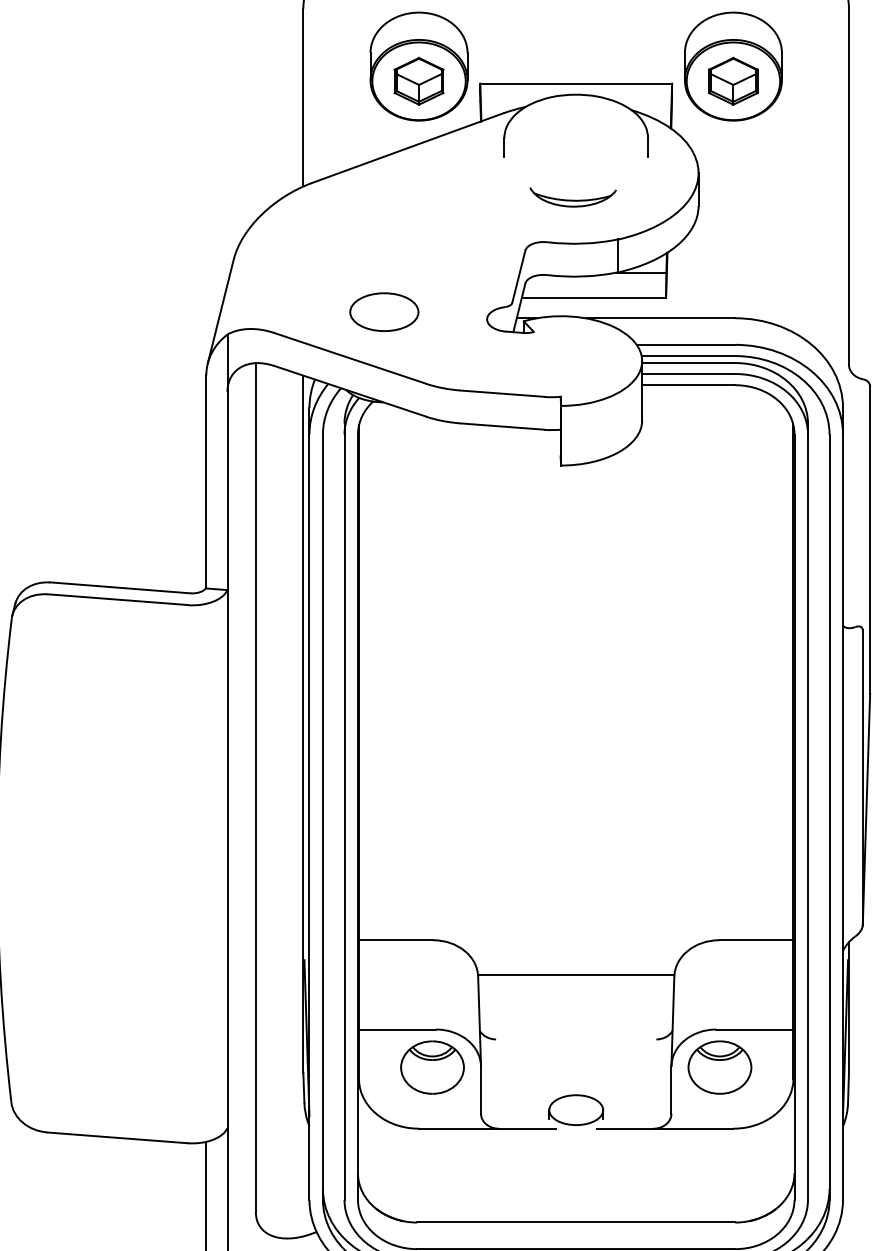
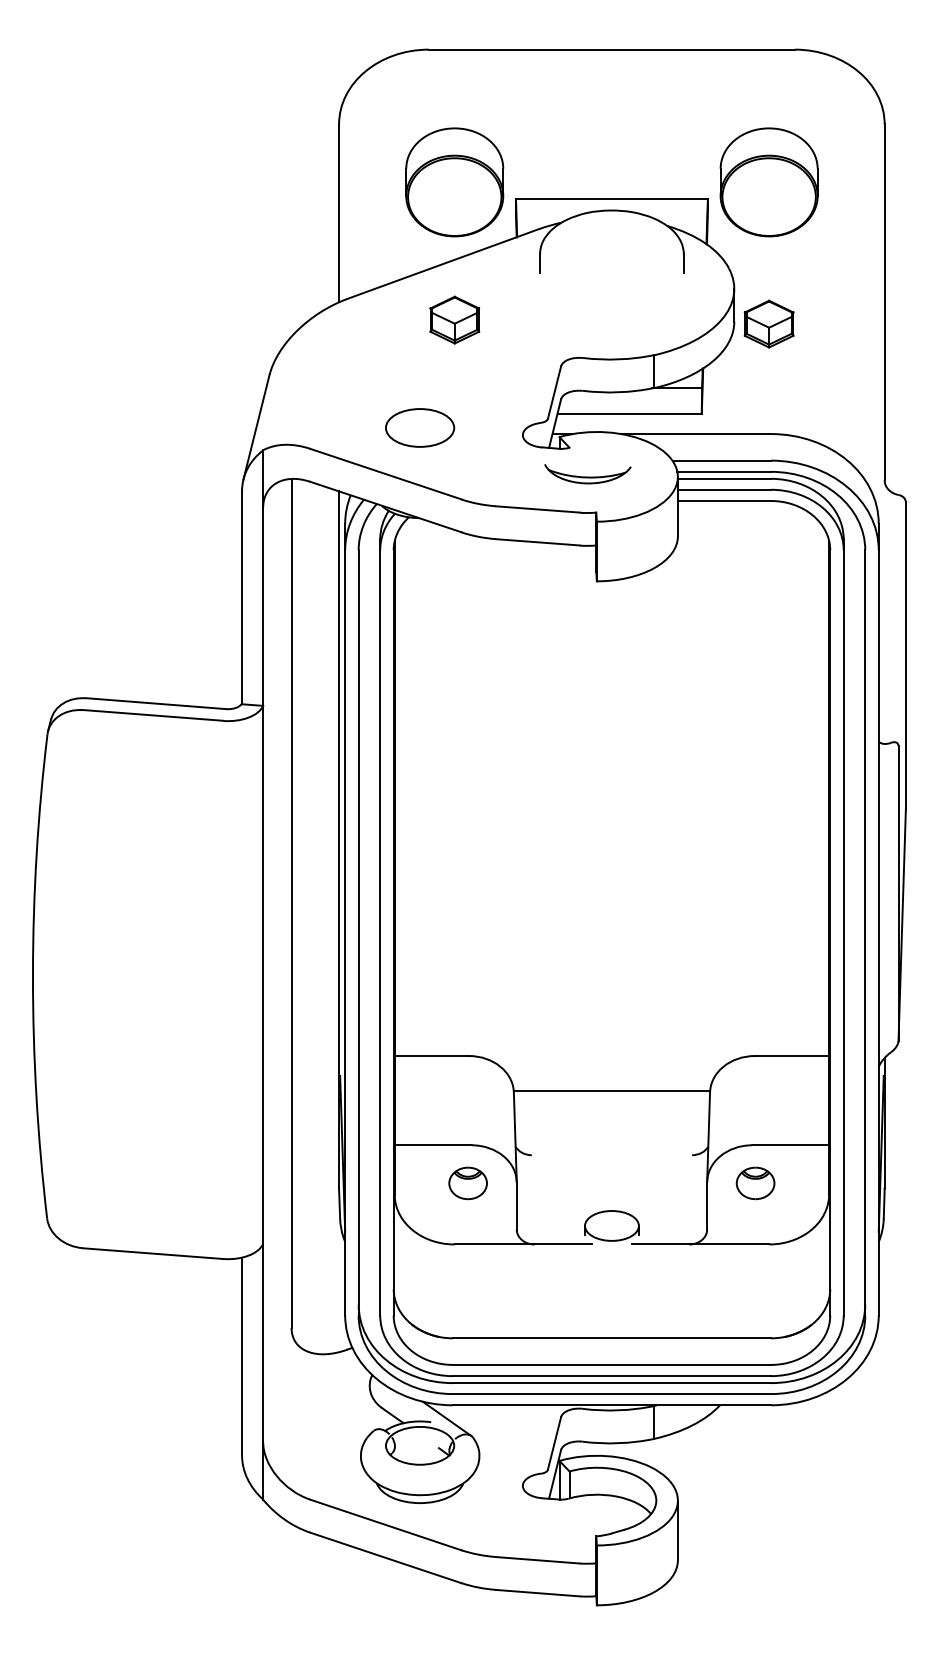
part: (418, 80) -> (454, 319), moved
part: (732, 80) -> (768, 323), moved
part: (572, 197) -> (587, 474), moved
part: (431, 1067) -> (467, 1183), size x0.6
part: (719, 1067) -> (755, 1183), size x0.6

